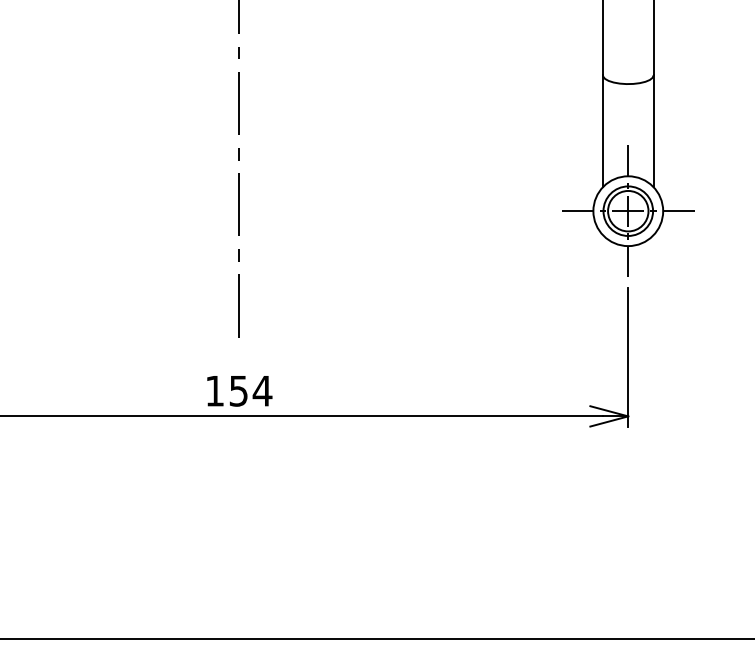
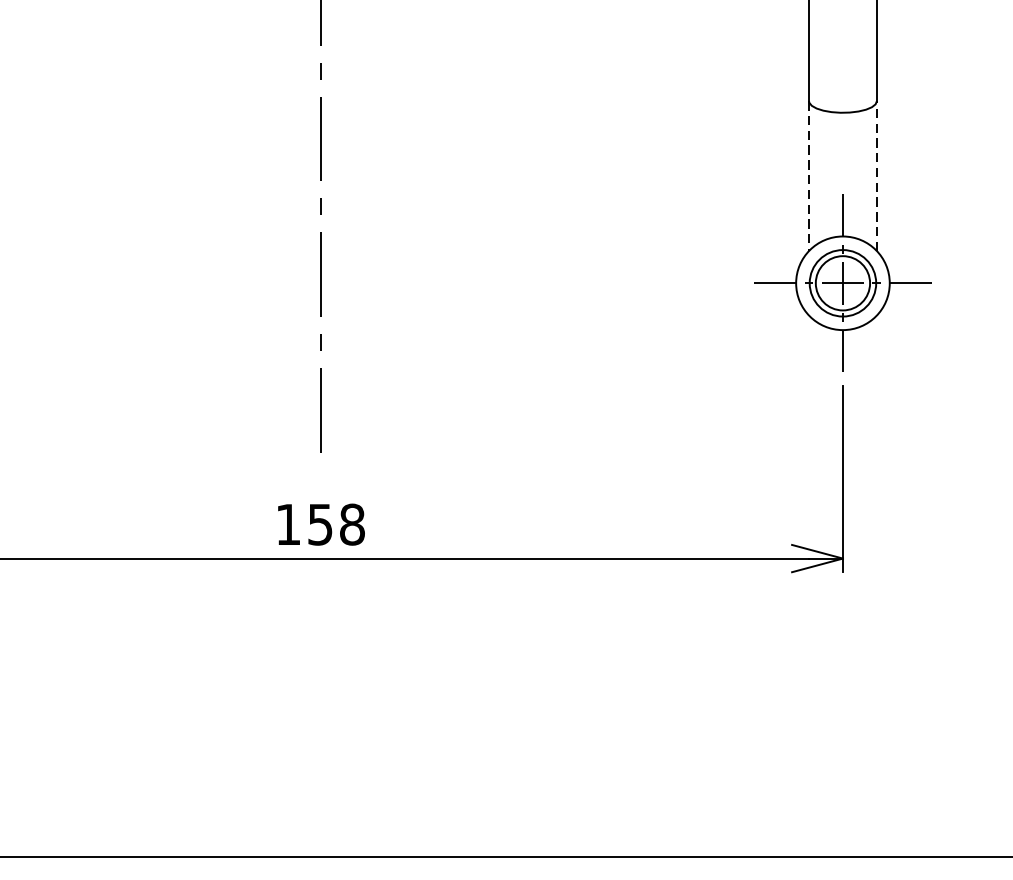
line: (603, 131) -> (809, 176), solid -> dashed
line: (653, 131) -> (876, 176), solid -> dashed
text: (262, 390) -> (352, 523), 154 -> 158

